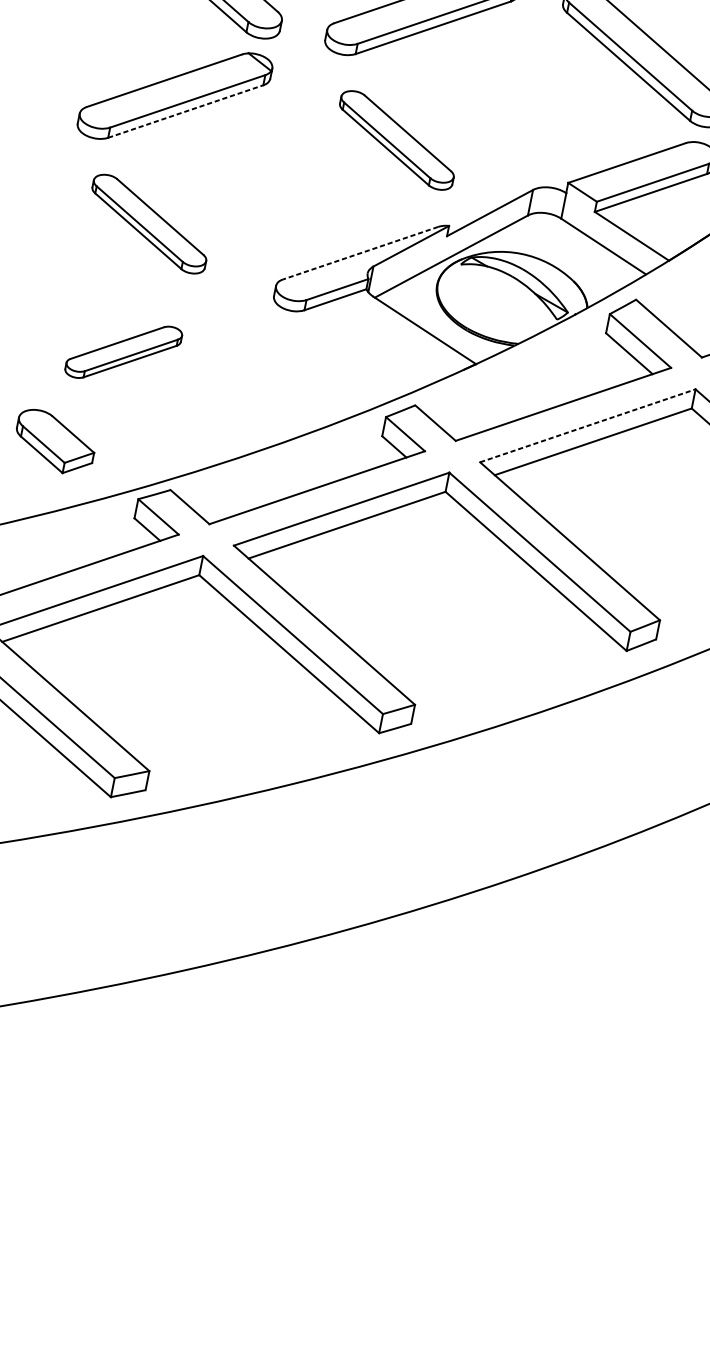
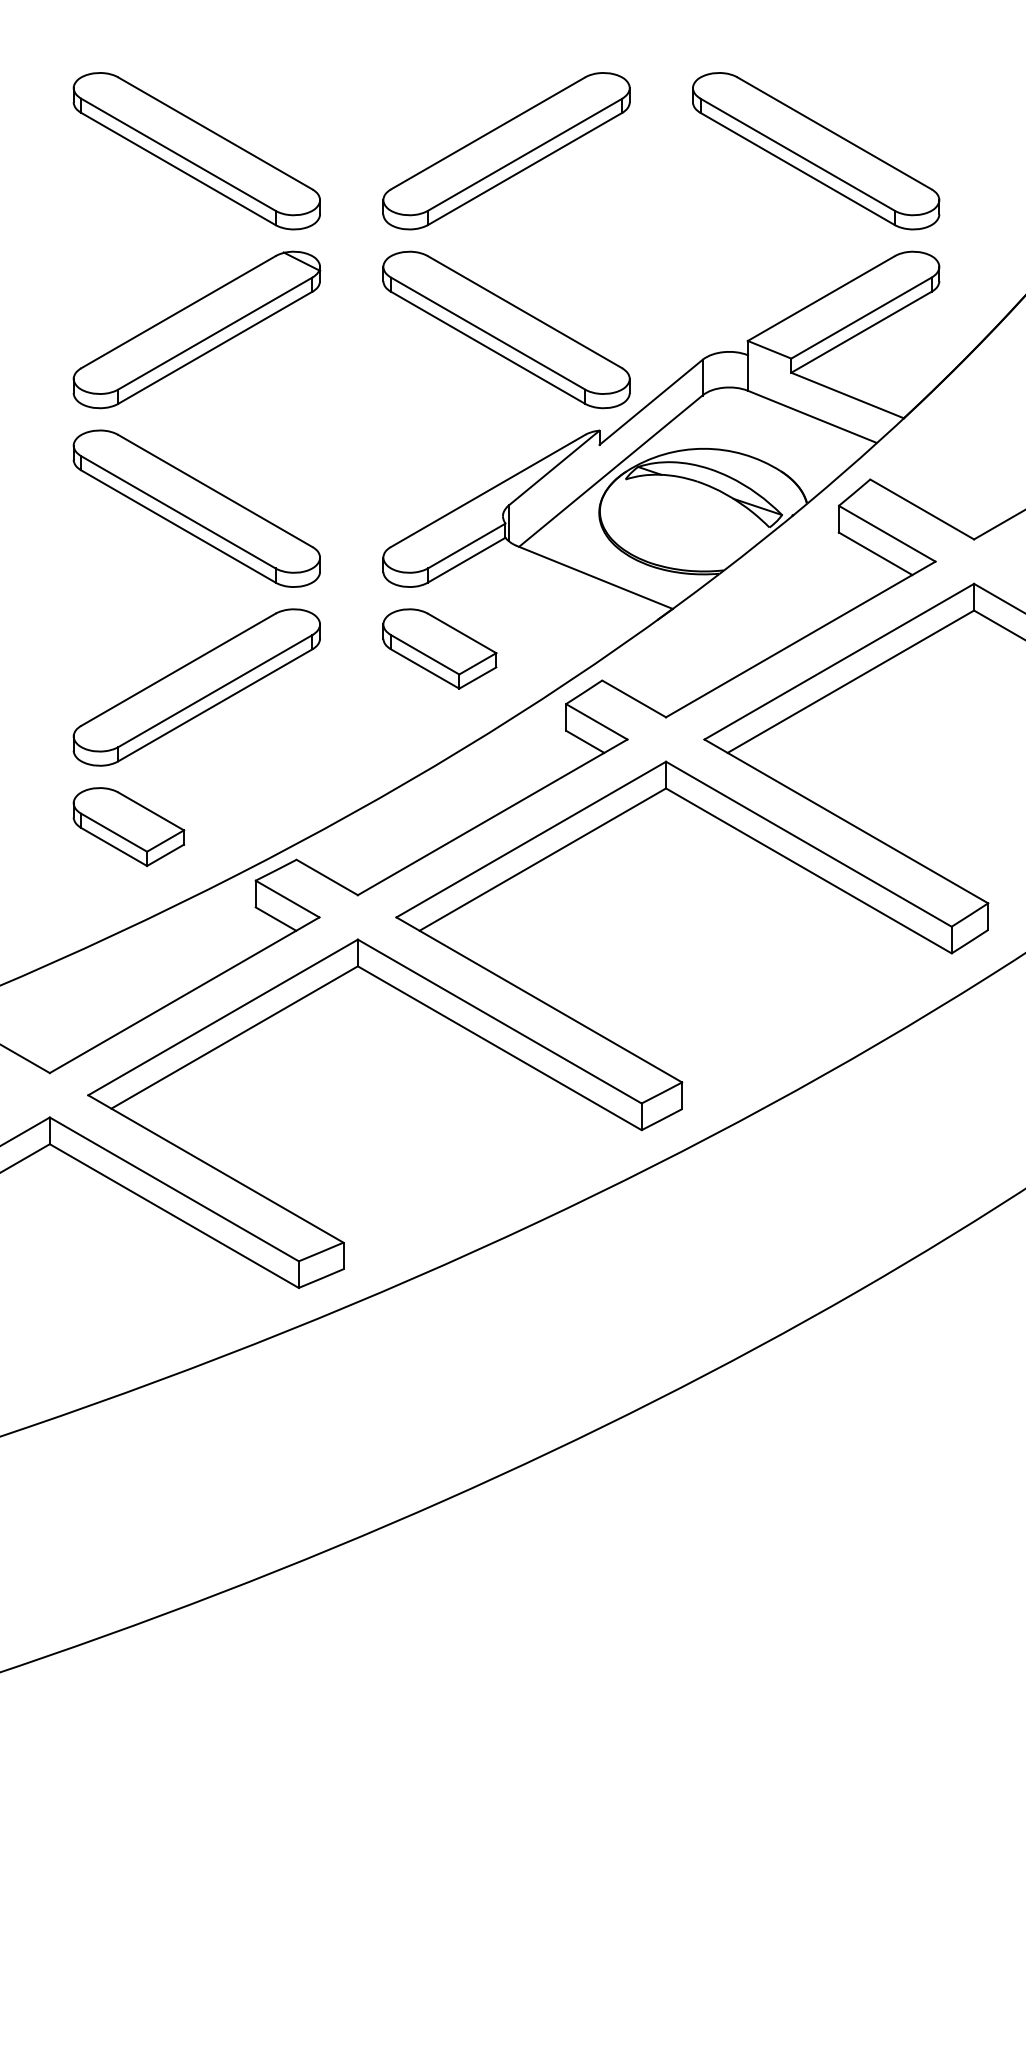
line: (185, 111) -> (215, 347), dashed -> solid
part: (396, 140) -> (506, 329), size x1.43
part: (149, 224) -> (196, 508), size x1.43
line: (360, 253) -> (487, 491), dashed -> solid
part: (123, 352) -> (196, 687), size x1.67
part: (303, 359) -> (439, 648), added
line: (588, 425) -> (839, 661), dashed -> solid

